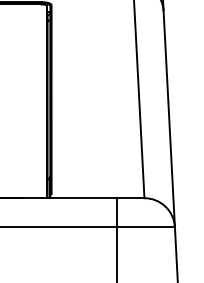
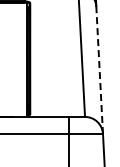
line: (168, 119) -> (99, 70), solid -> dashed

